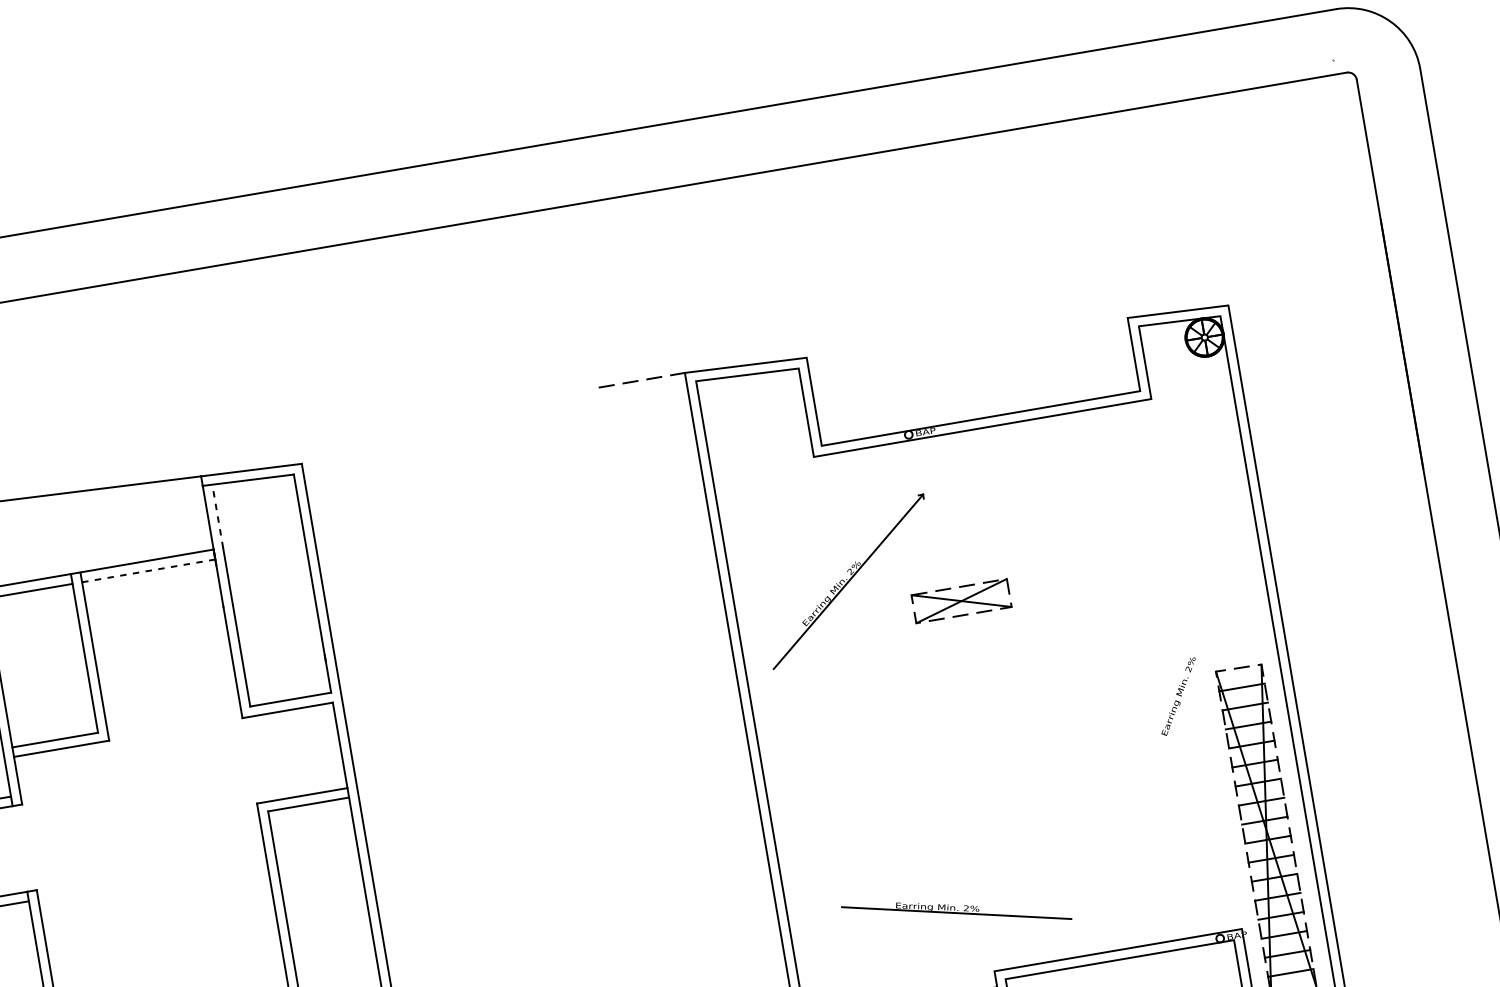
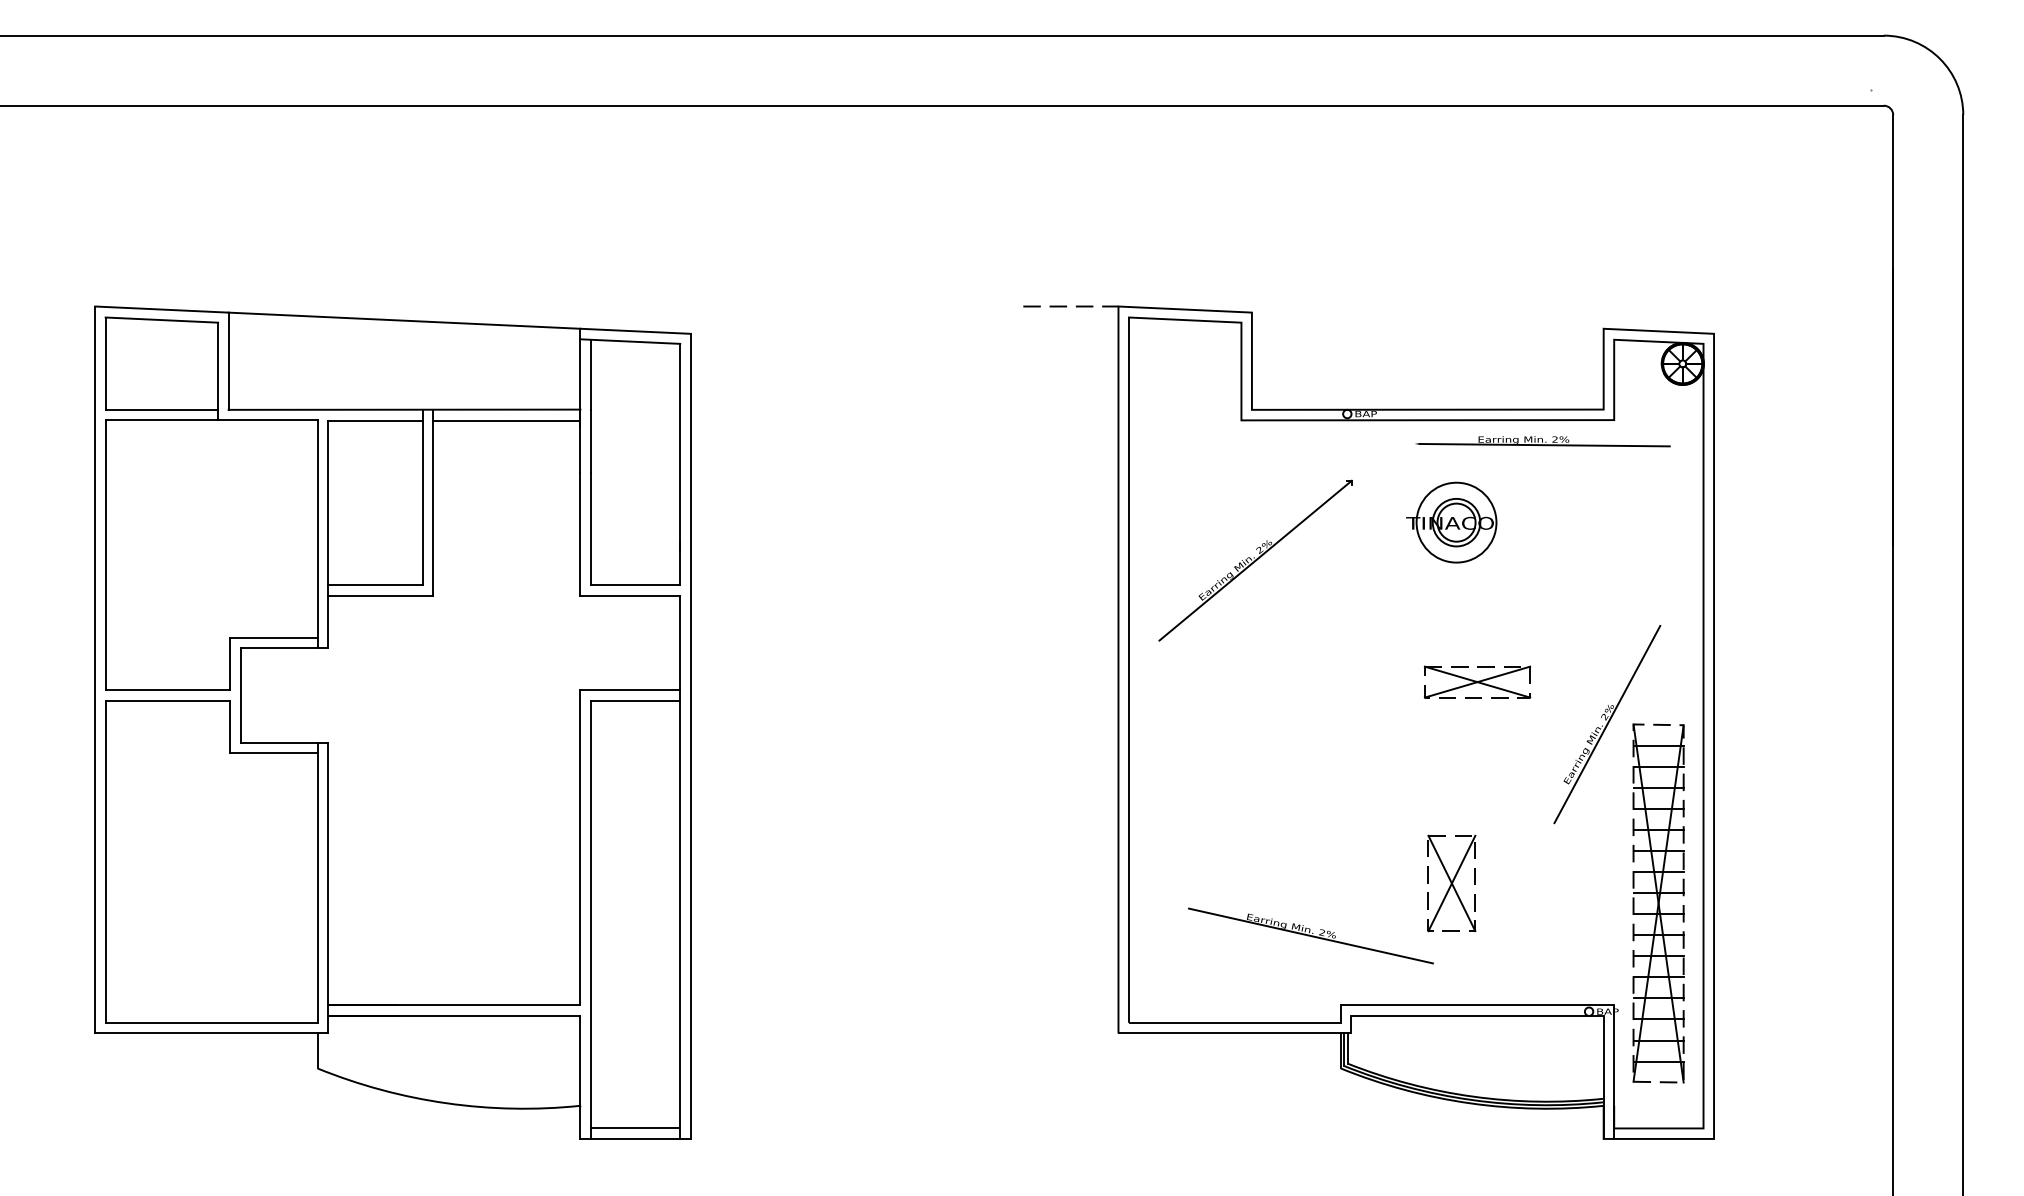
part: (1089, 429) -> (1542, 441), added
line: (217, 516) -> (590, 374), dashed -> solid
part: (1019, 516) -> (1451, 522), added
line: (148, 570) -> (506, 420), dashed -> solid
part: (961, 600) -> (1477, 681), moved
line: (1192, 675) -> (1607, 724), added
part: (1075, 843) -> (1451, 883), added

